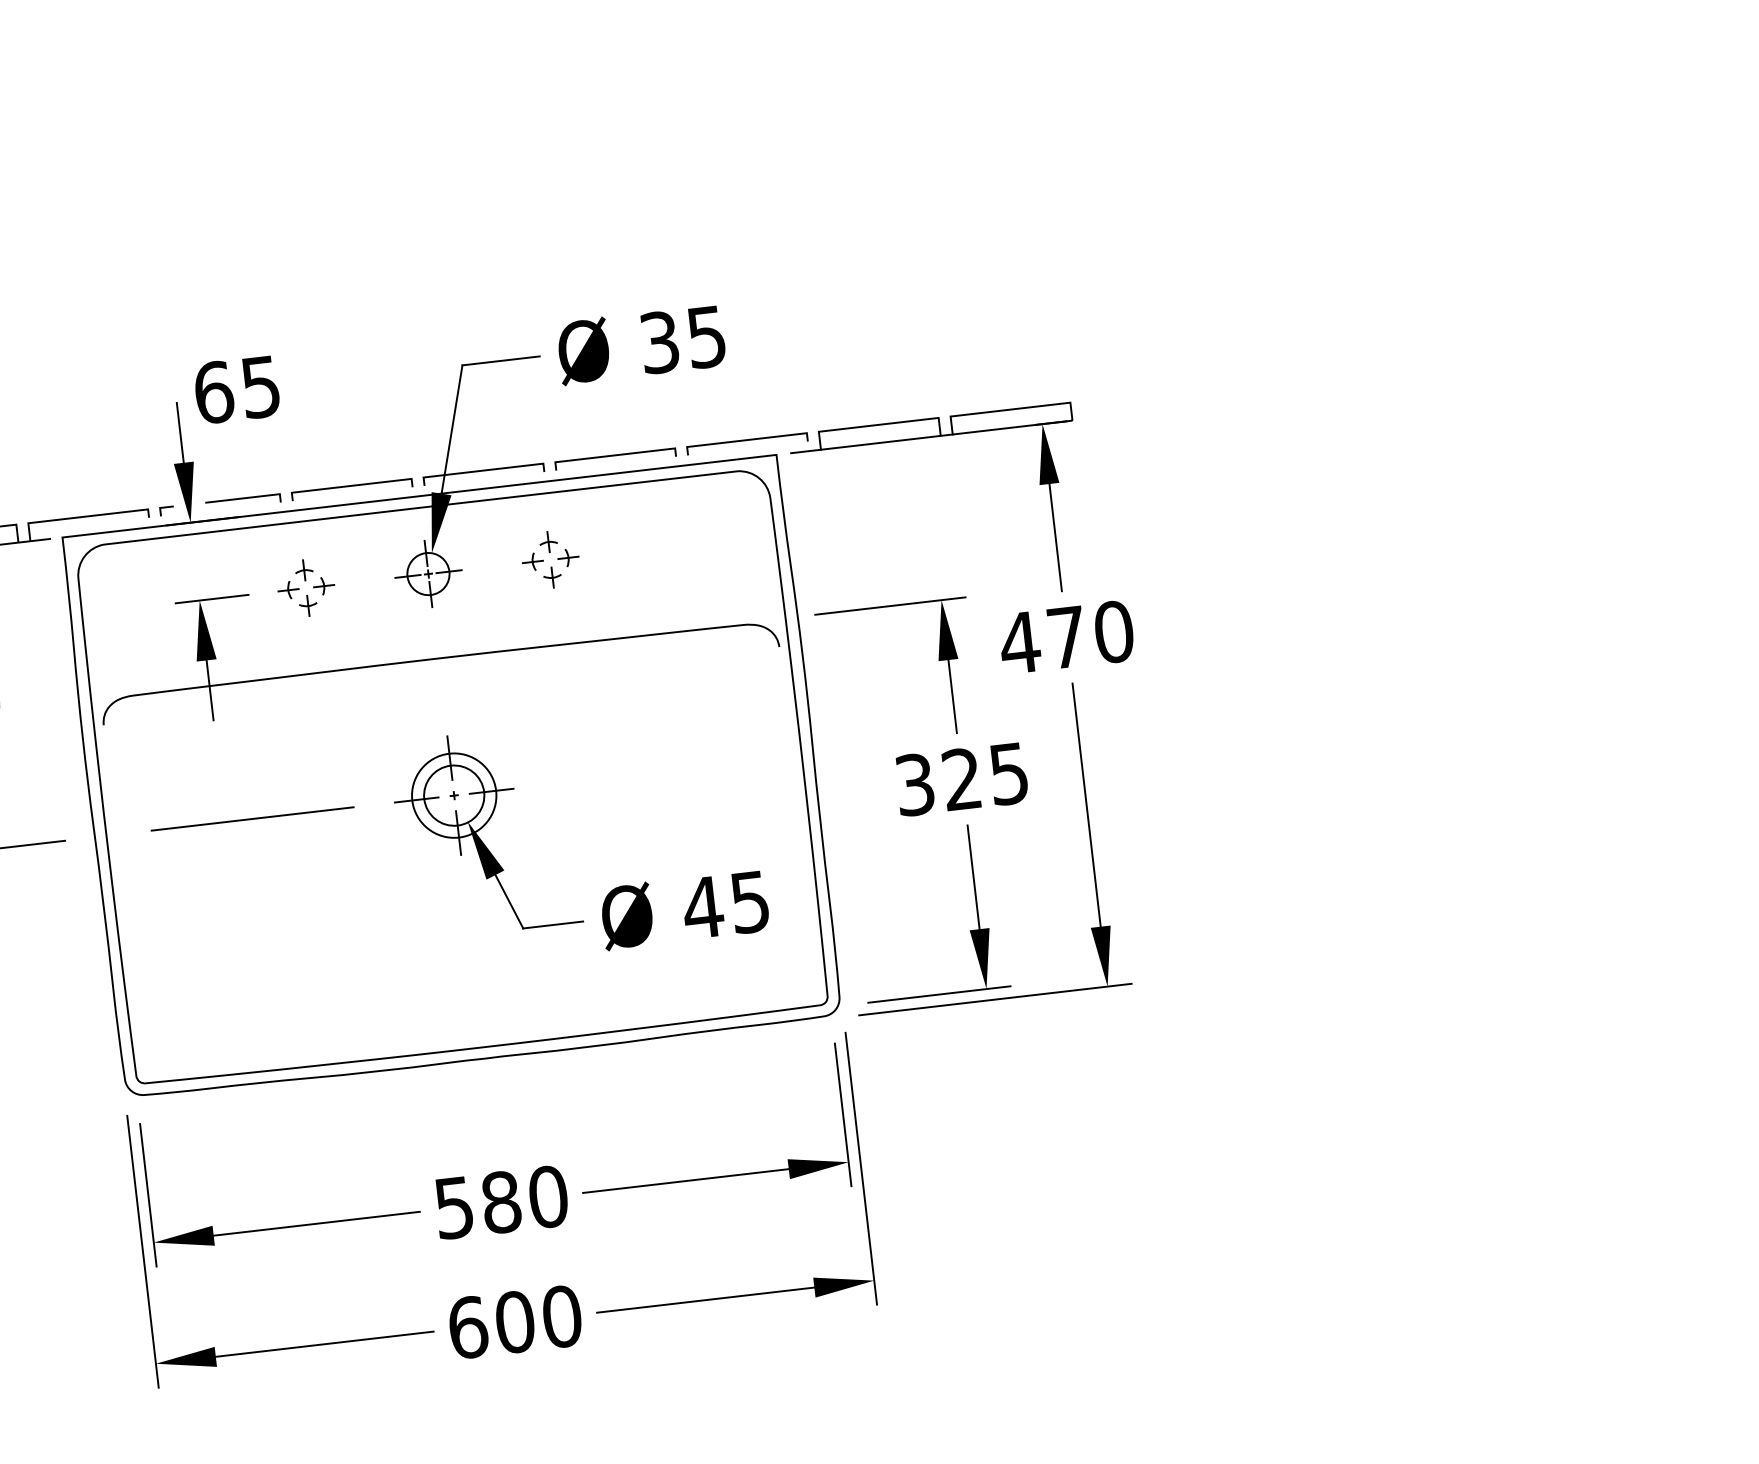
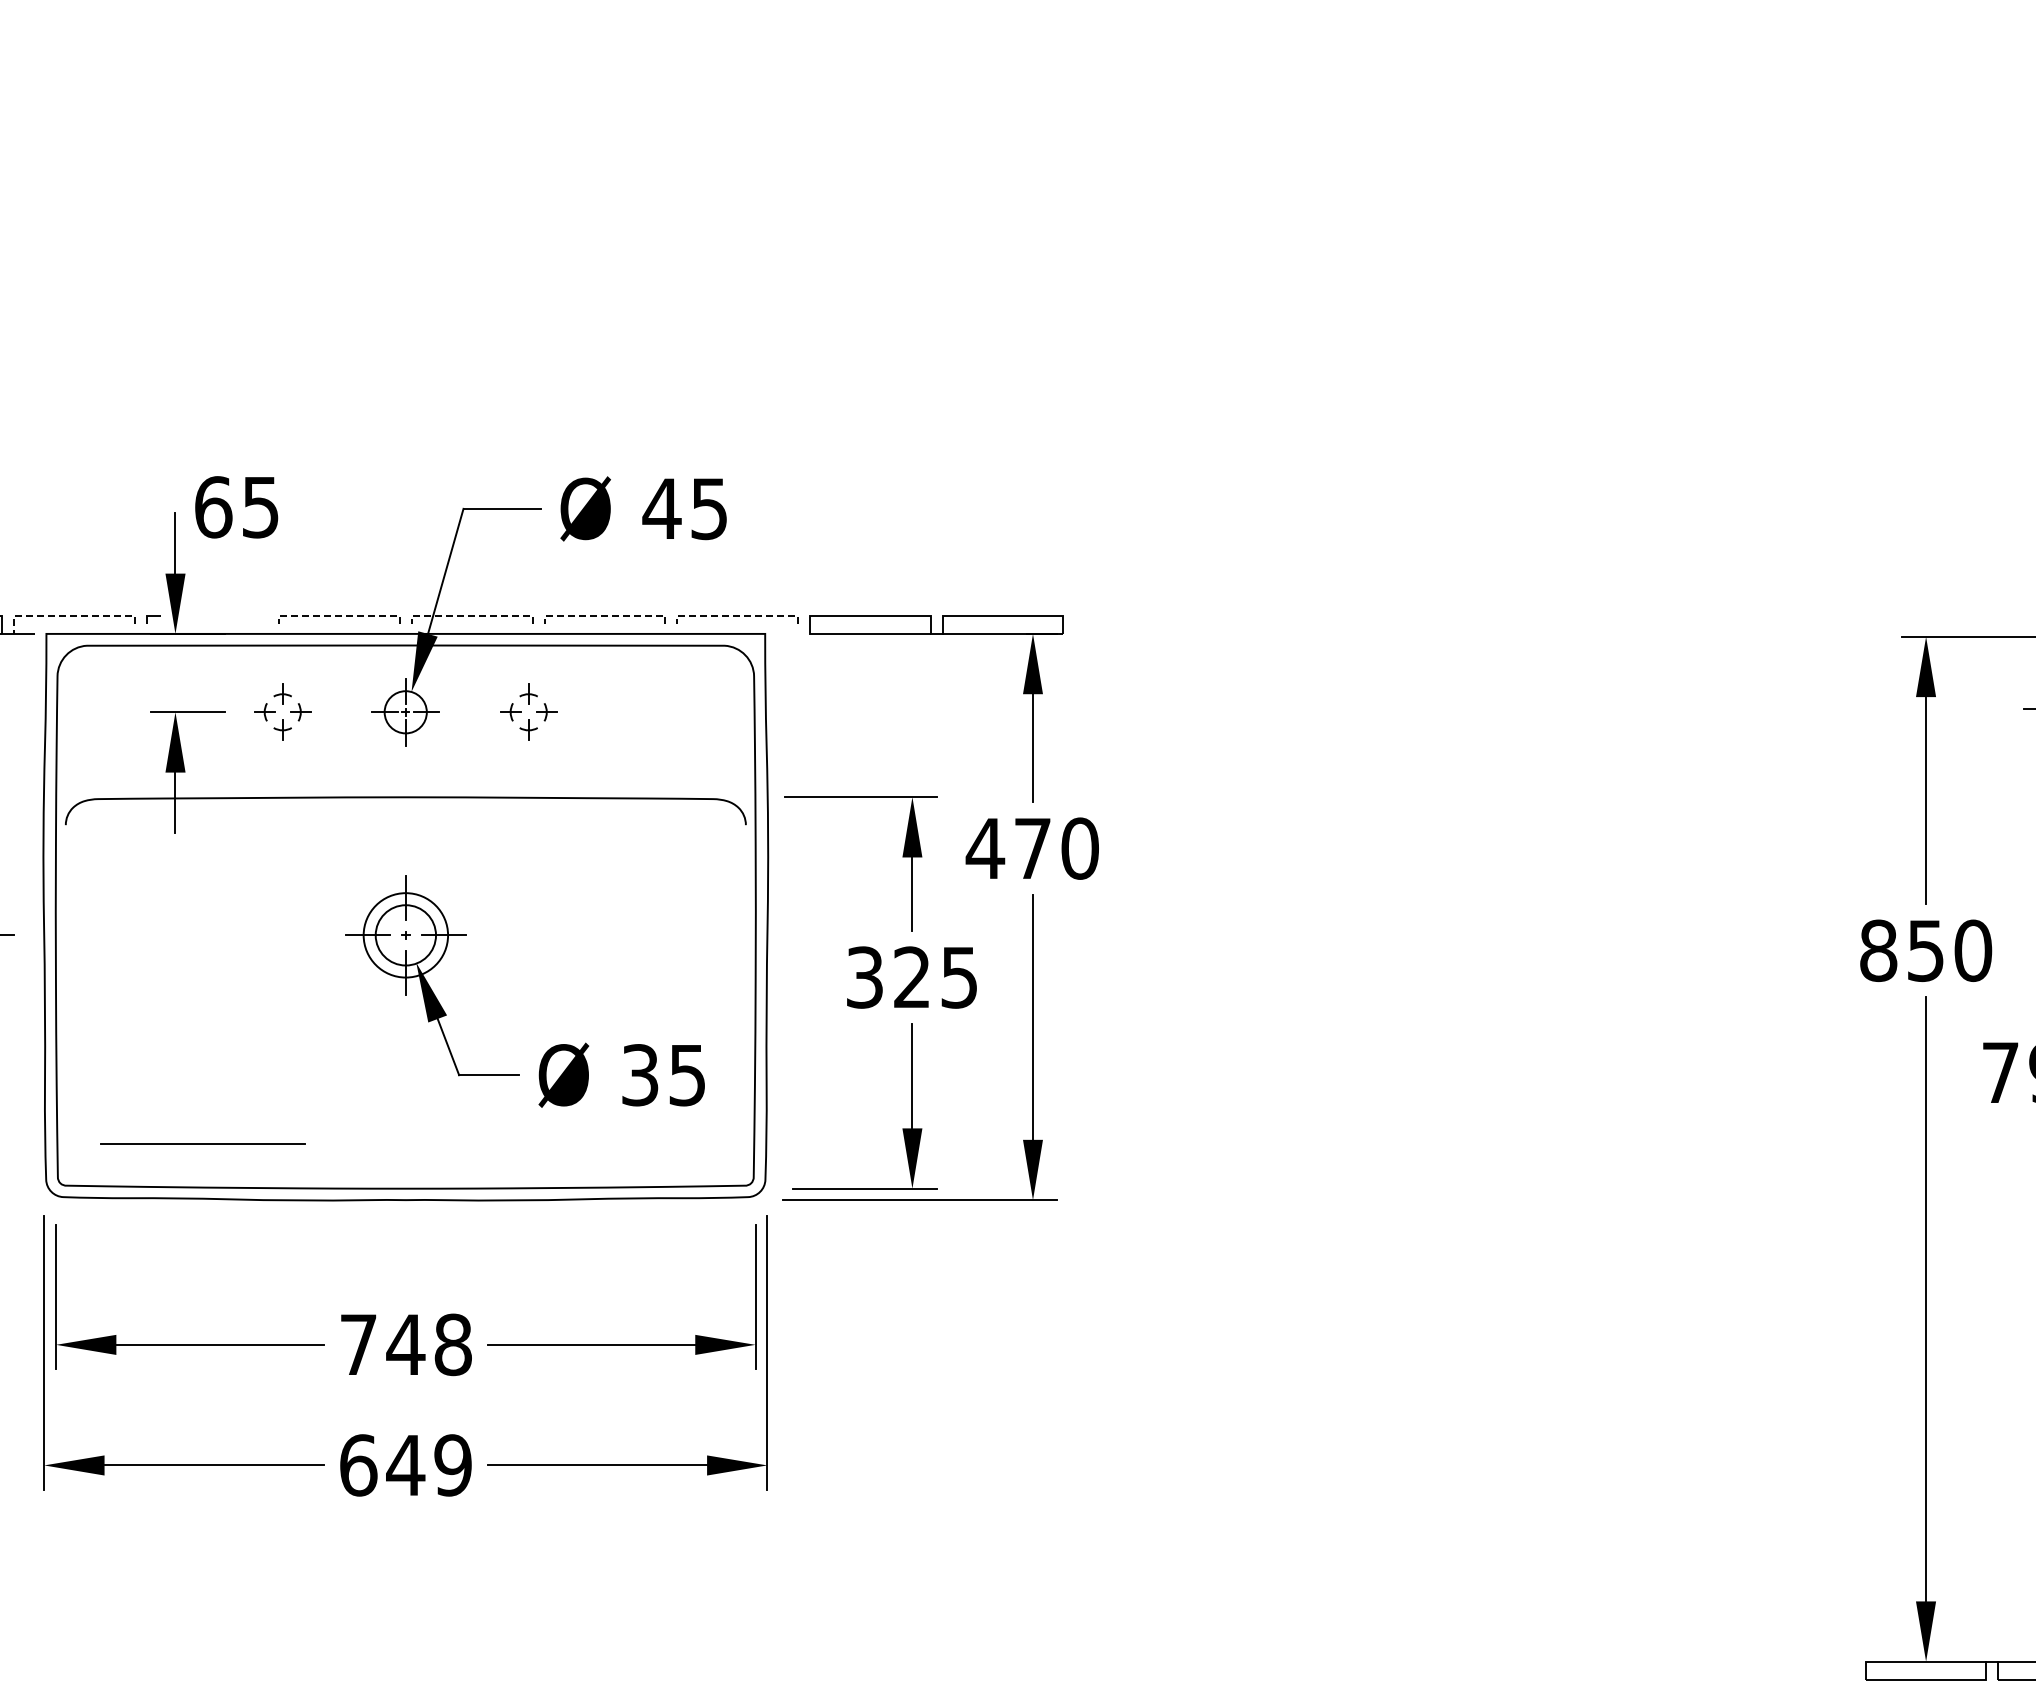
text: (659, 342) -> (661, 508), 35 -> 45
line: (746, 439) -> (737, 615), solid -> dashed
line: (805, 451) -> (794, 633), removed
line: (614, 455) -> (604, 615), solid -> dashed
line: (482, 470) -> (471, 615), solid -> dashed
line: (351, 485) -> (339, 615), solid -> dashed
line: (242, 499) -> (229, 616), removed
line: (82, 516) -> (68, 615), solid -> dashed
line: (252, 818) -> (202, 1143), moved
text: (702, 907) -> (639, 1075), 45 -> 35
text: (501, 1201) -> (406, 1344), 580 -> 748
text: (537, 1319) -> (428, 1465), 600 -> 649

